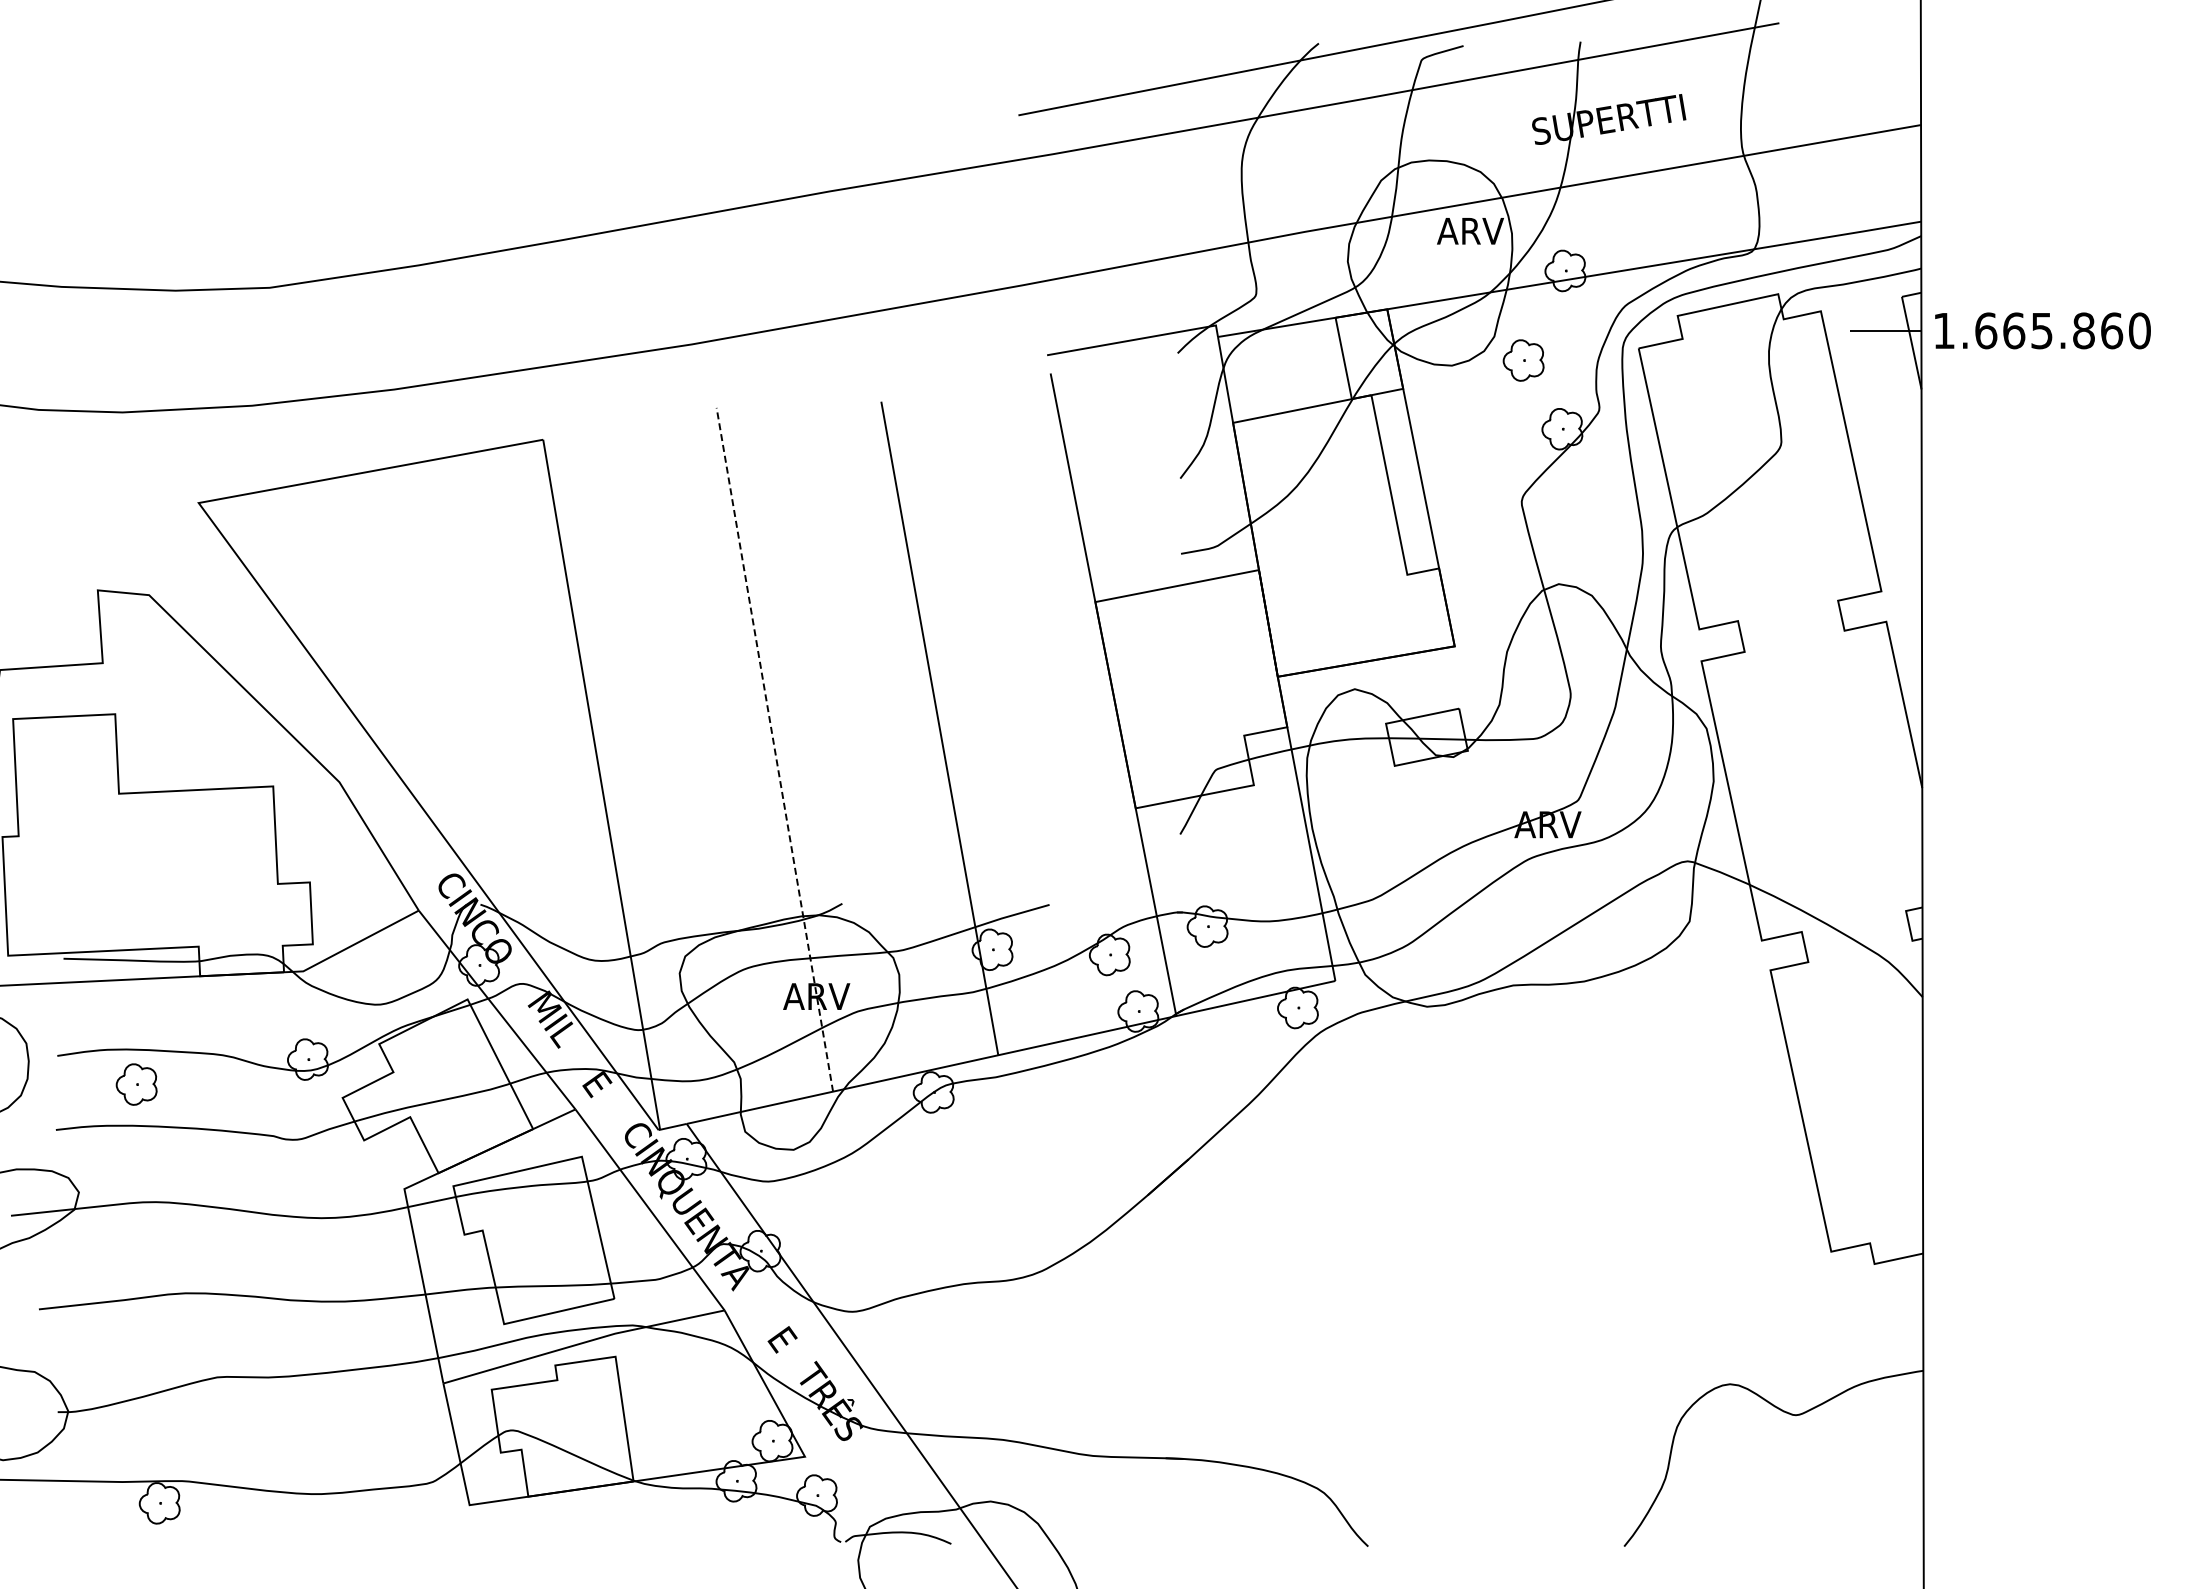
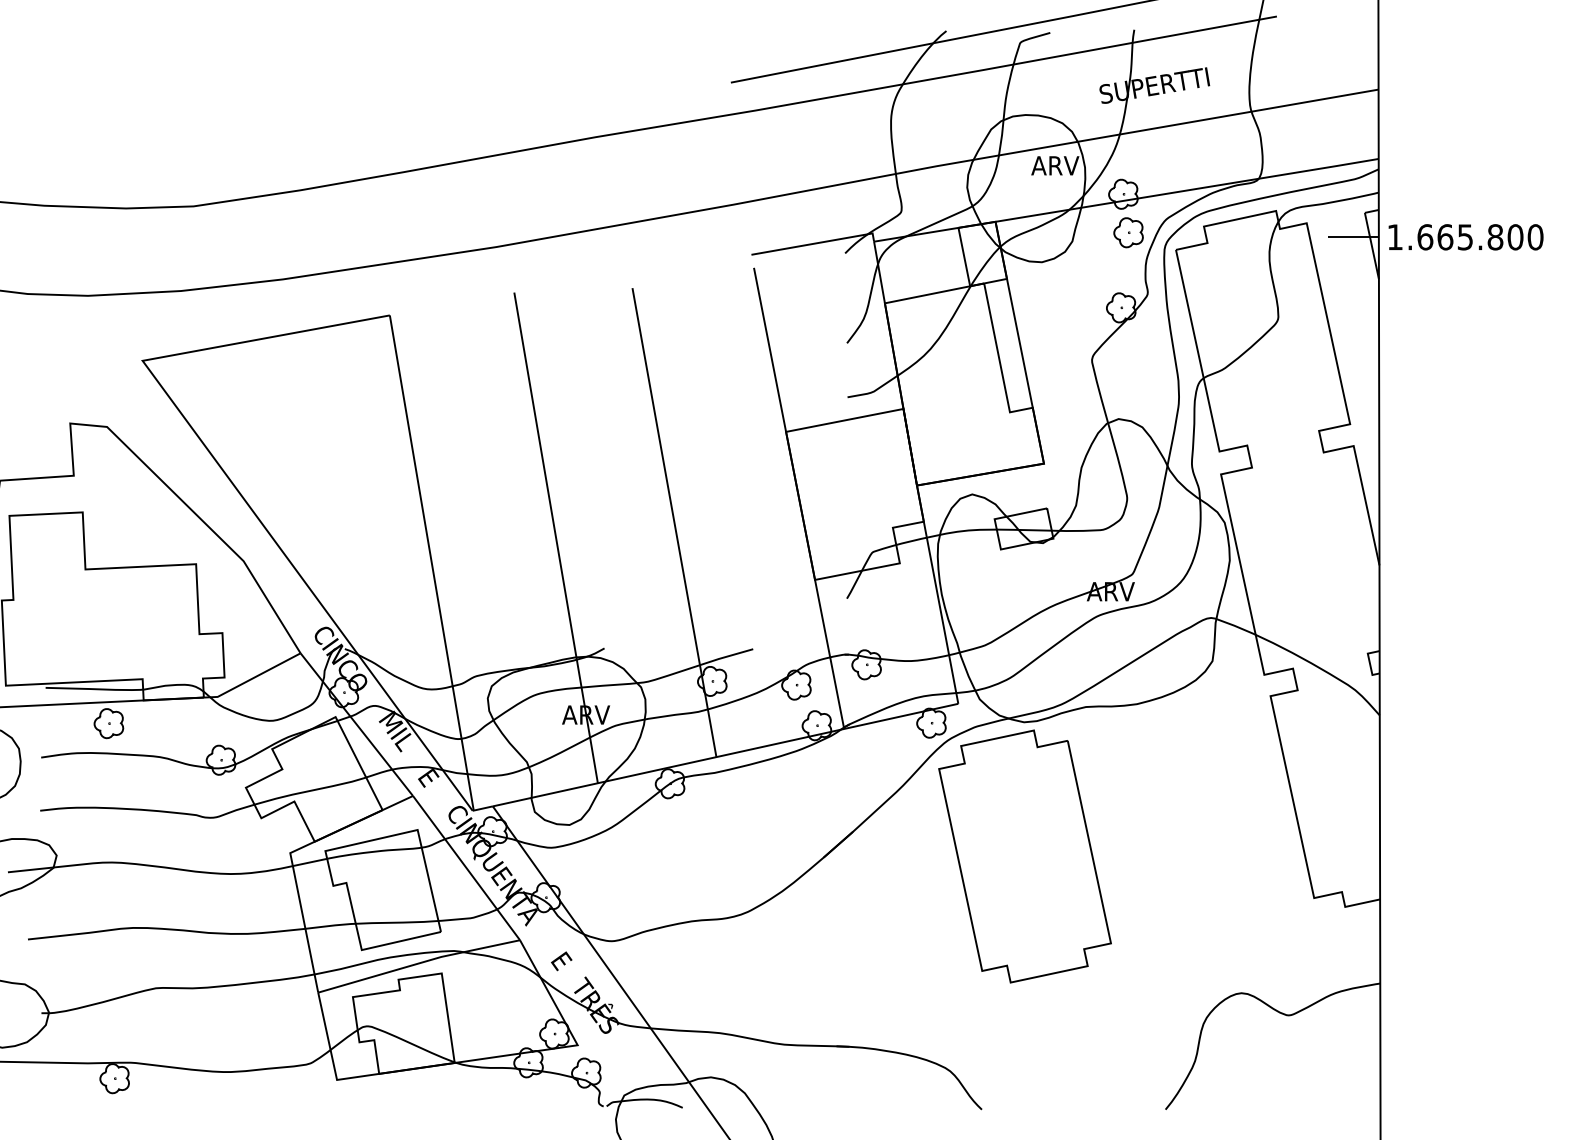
text: (2112, 330) -> (1515, 237), 1.665.860 -> 1.665.800
part: (1523, 360) -> (1128, 232), moved
line: (774, 749) -> (555, 537), dashed -> solid
part: (136, 1084) -> (108, 723), moved
part: (1428, 1193) -> (1025, 856), added

